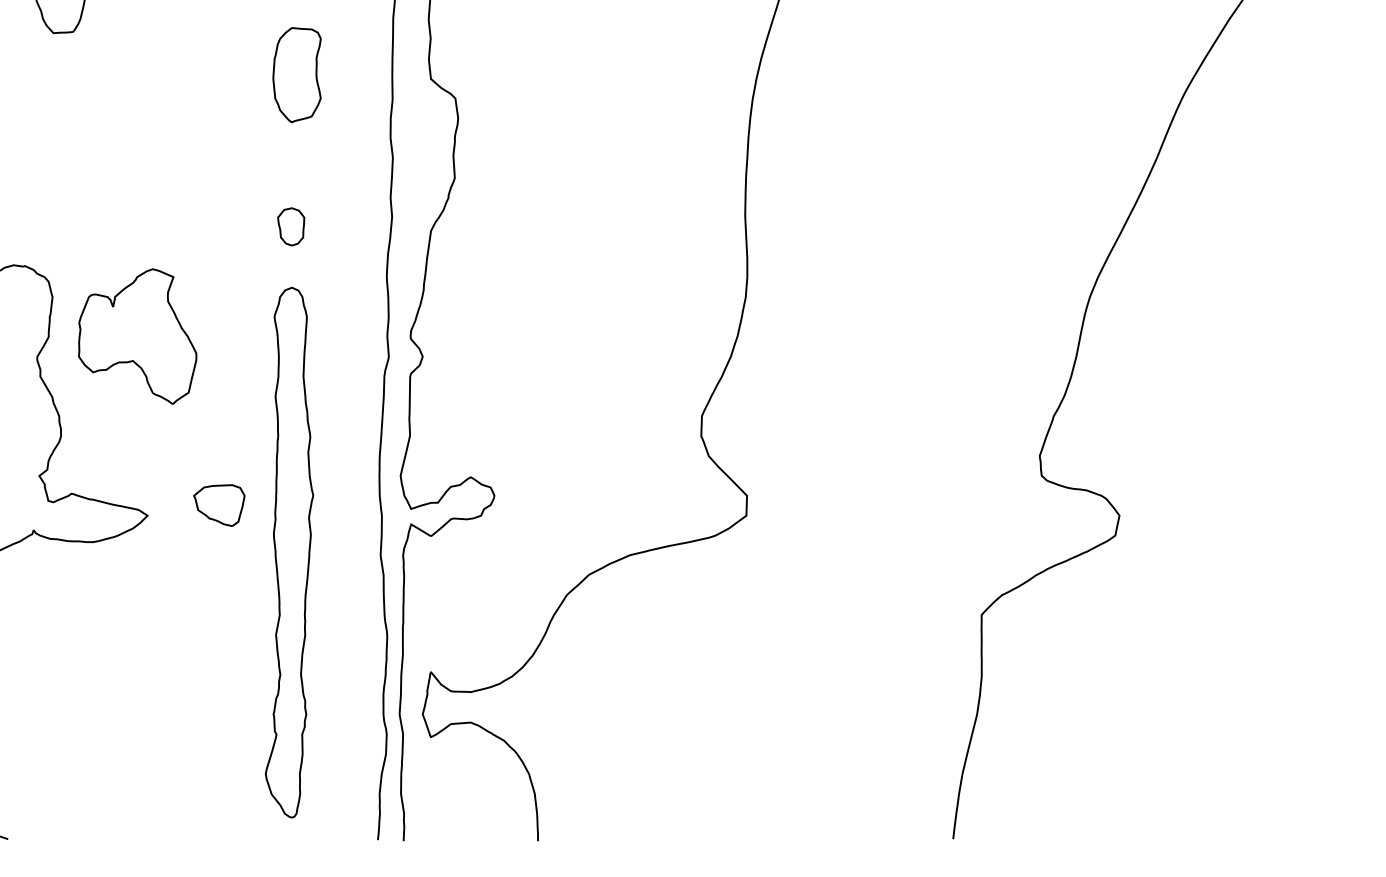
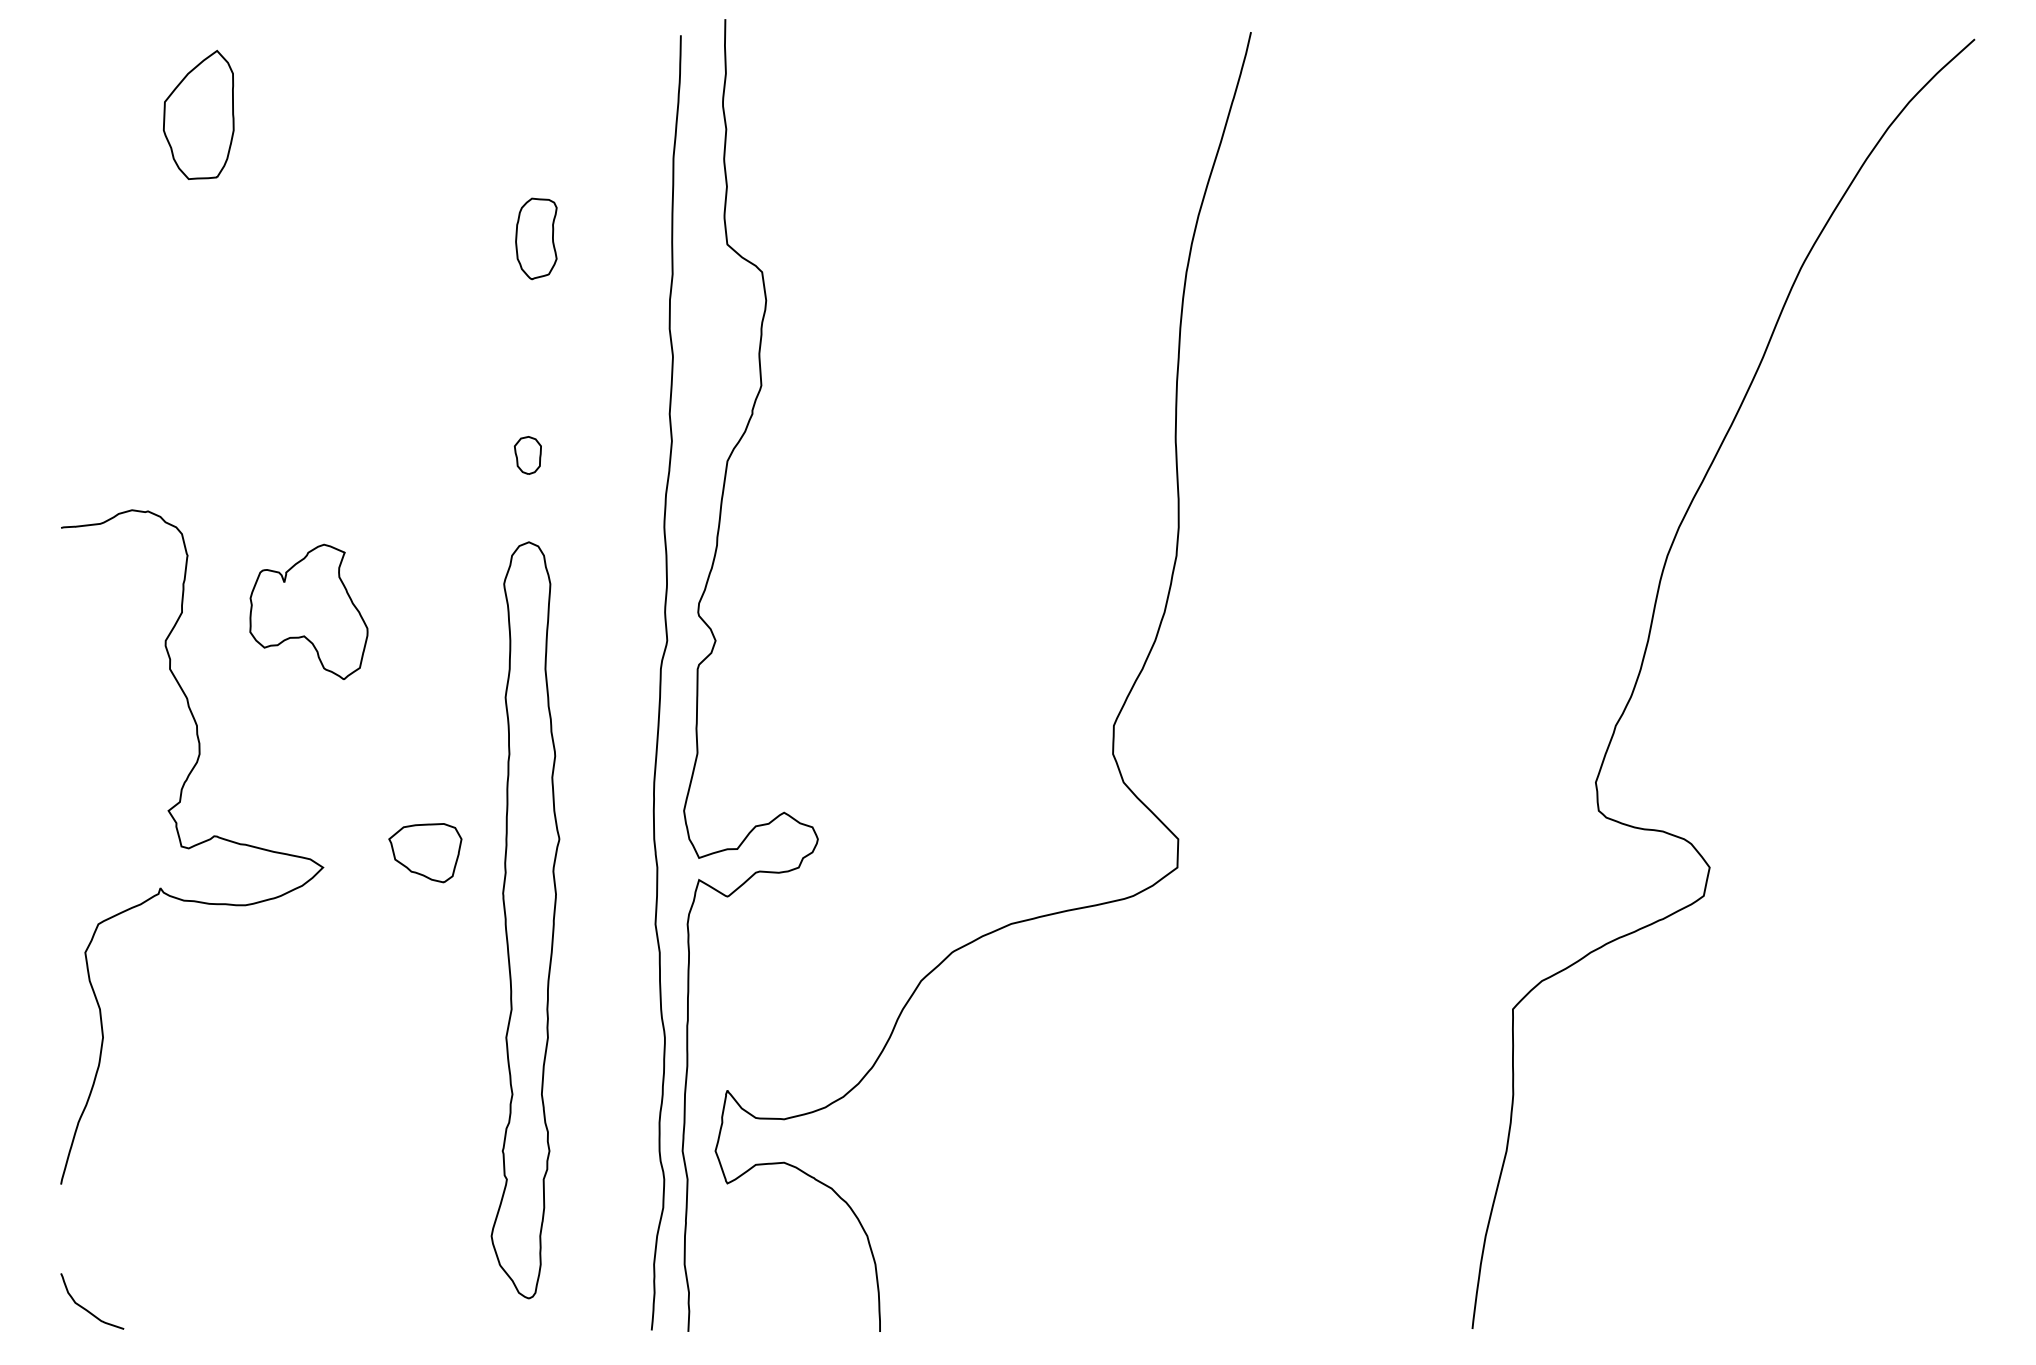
part: (297, 74) -> (536, 238), size x0.6
part: (290, 226) -> (527, 455), size x0.7
part: (137, 336) -> (308, 611), size x0.7

